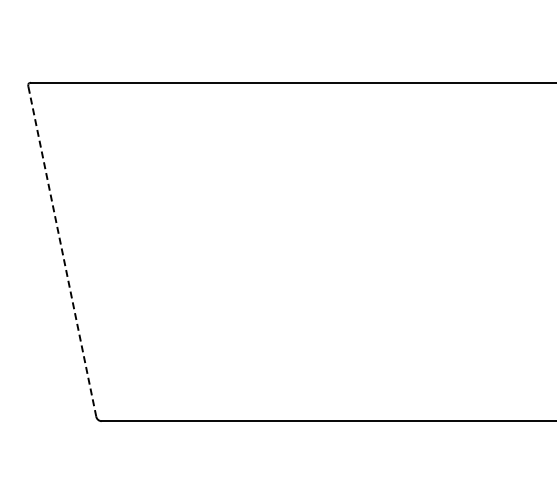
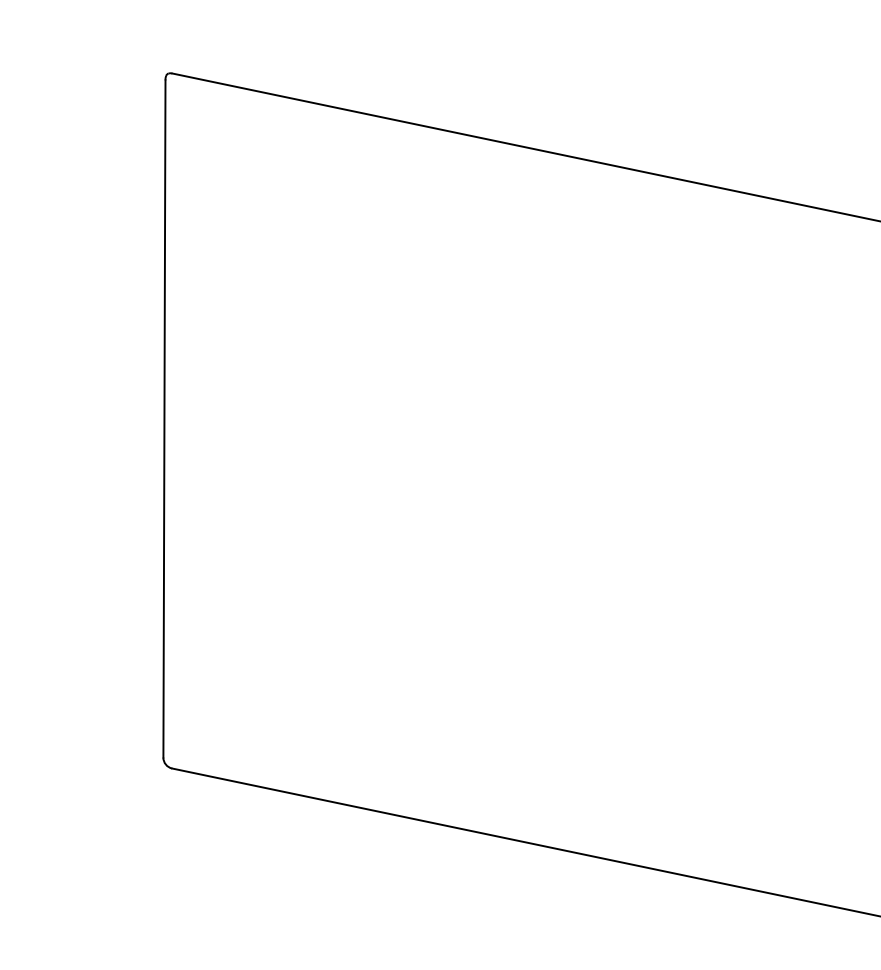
line: (62, 252) -> (164, 420), dashed -> solid

